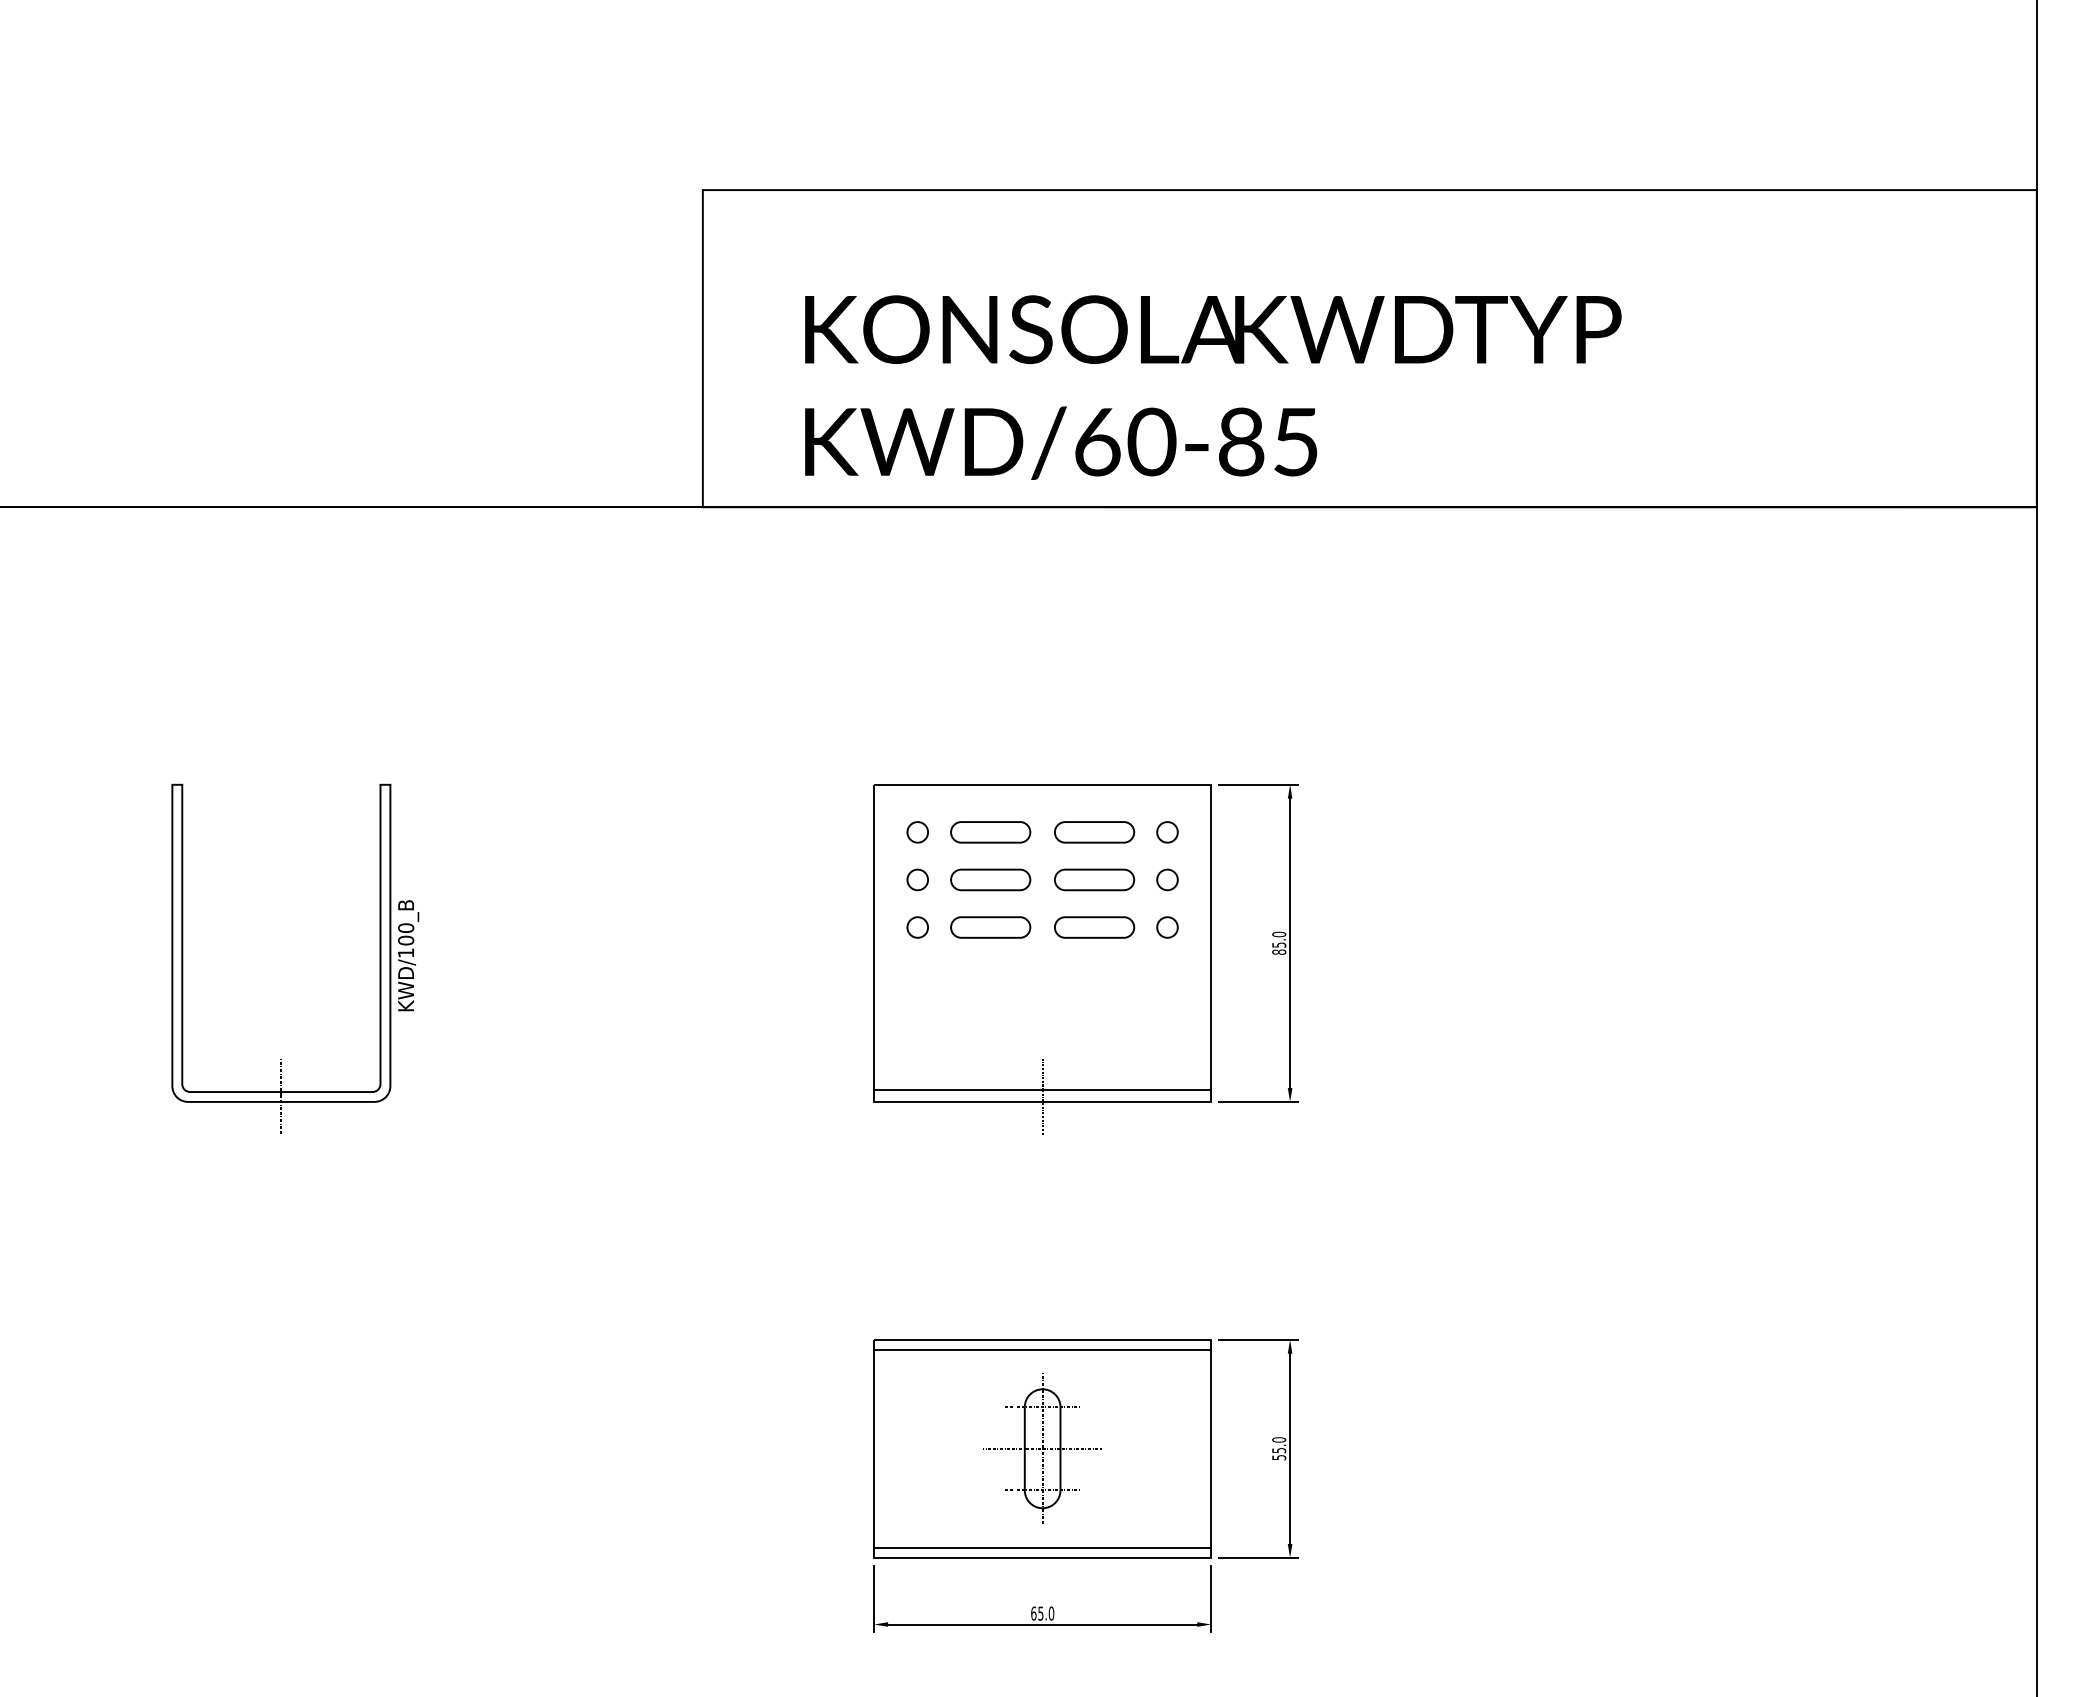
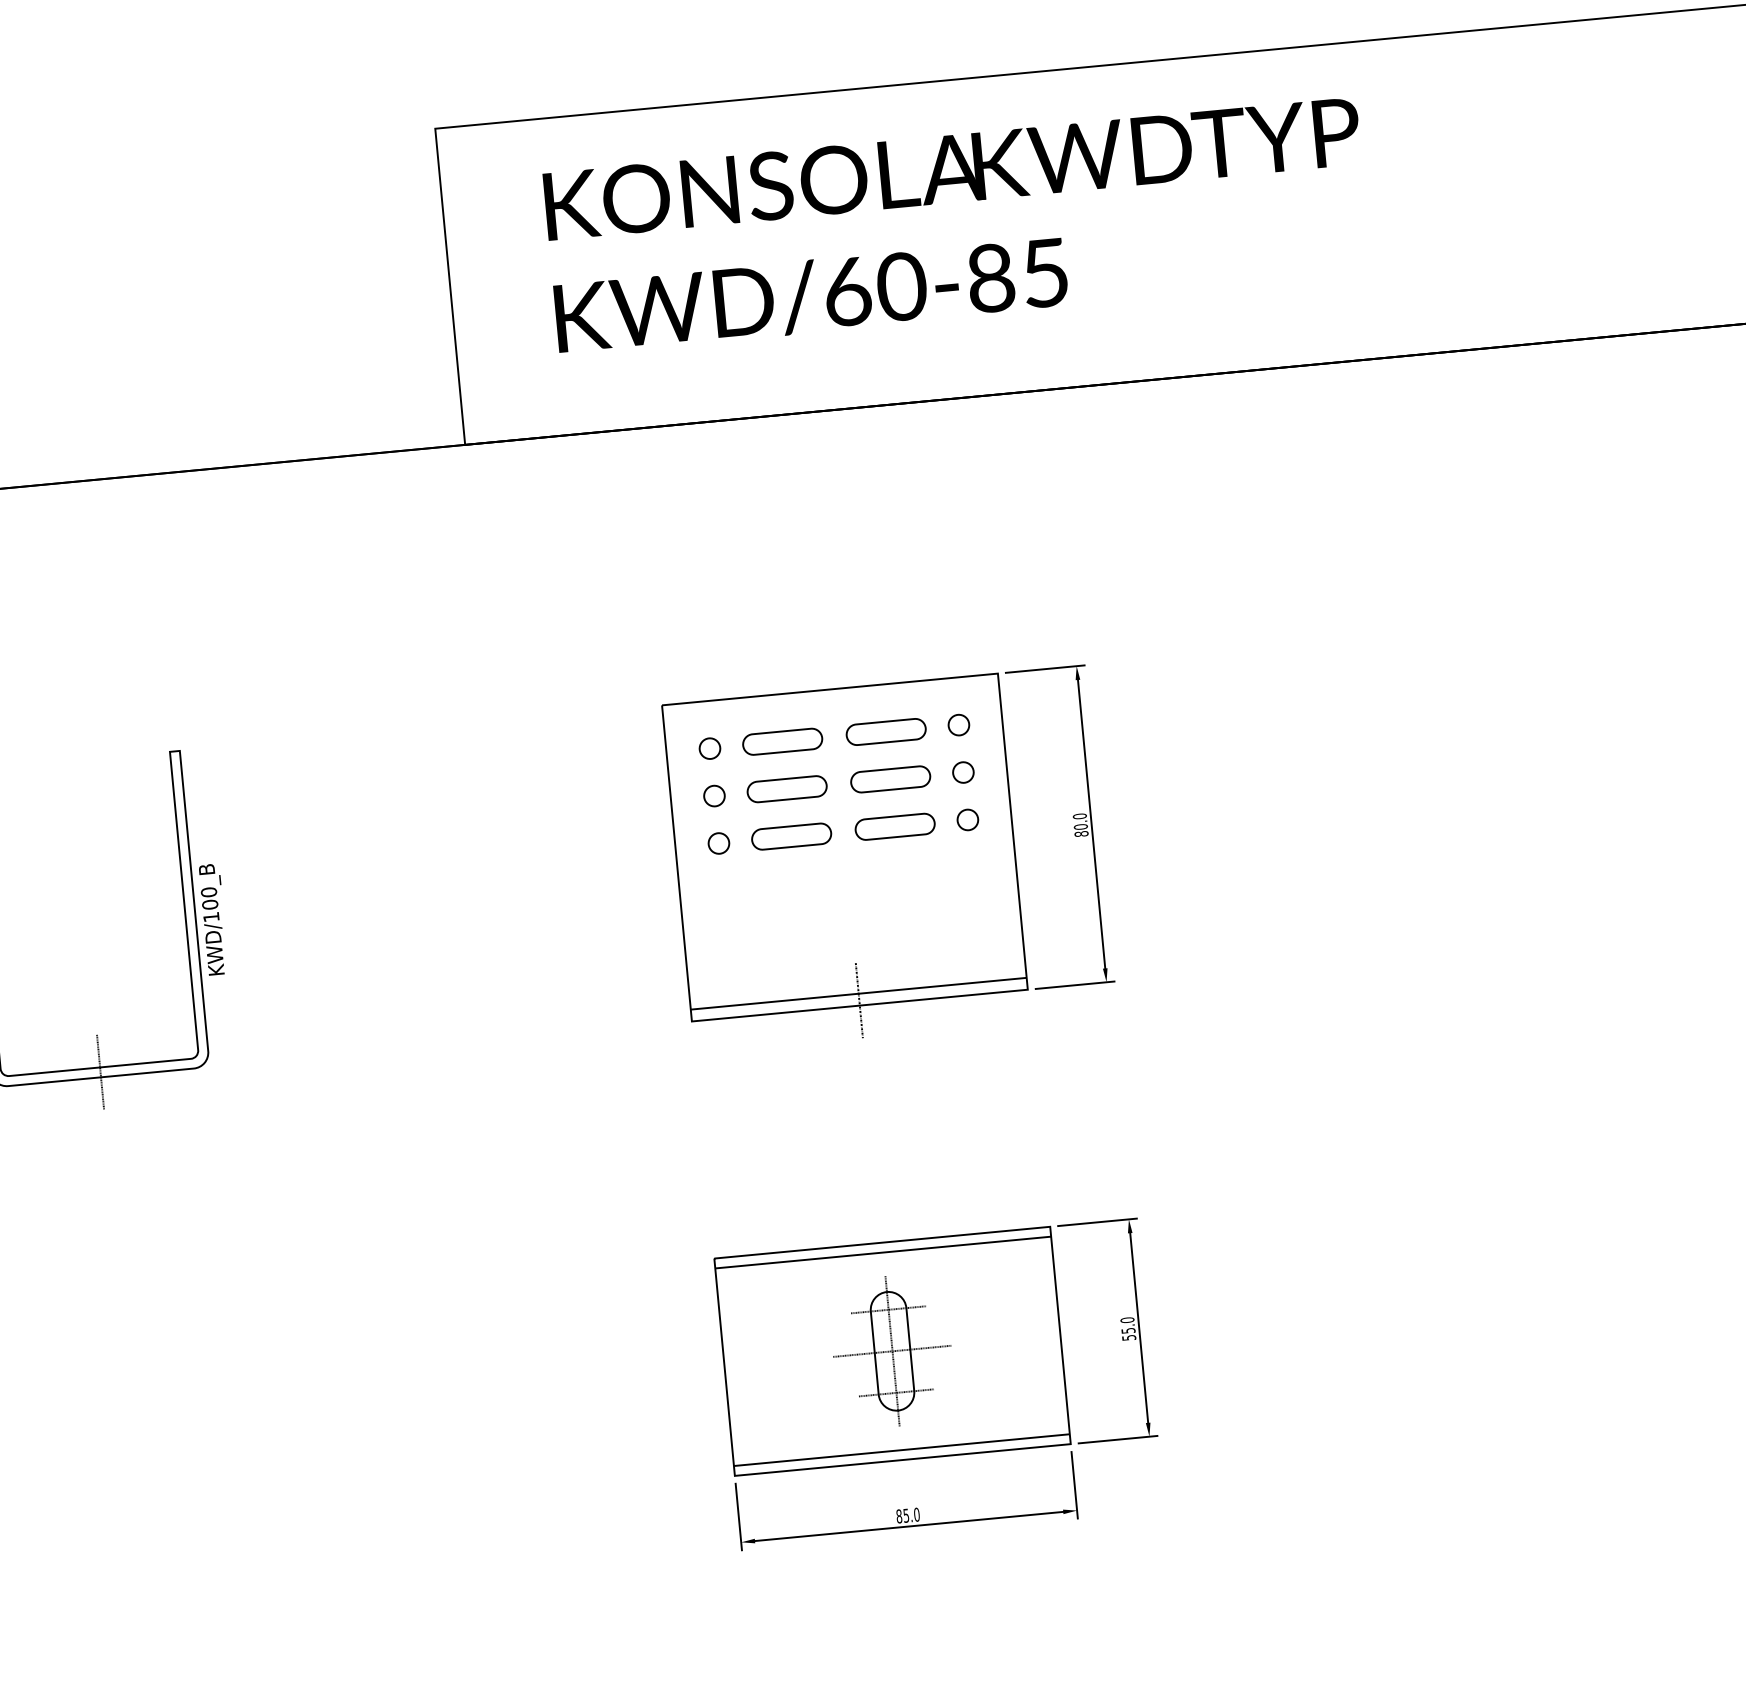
text: (1213, 387) -> (958, 226), moved
text: (1279, 944) -> (1081, 826), 85.0 -> 80.0
text: (1033, 1613) -> (898, 1516), 65.0 -> 85.0

